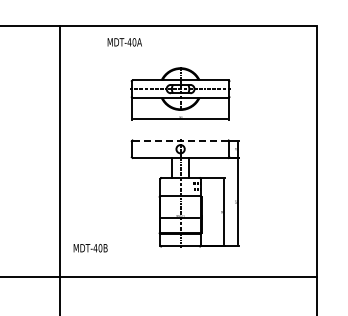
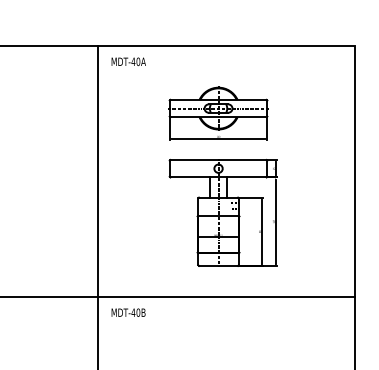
text: (124, 42) -> (128, 61), moved
line: (181, 141) -> (219, 160), dashed -> solid
text: (90, 247) -> (128, 312), moved

